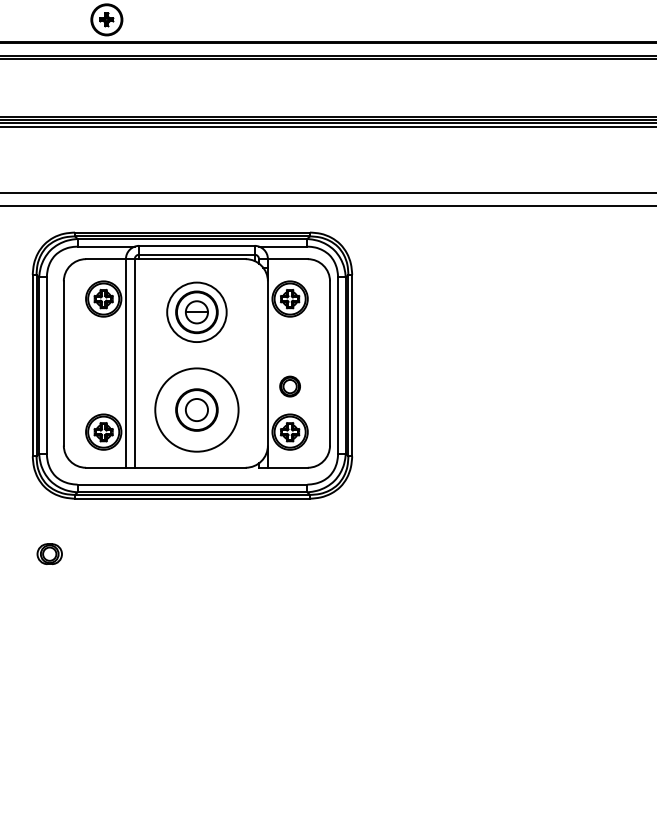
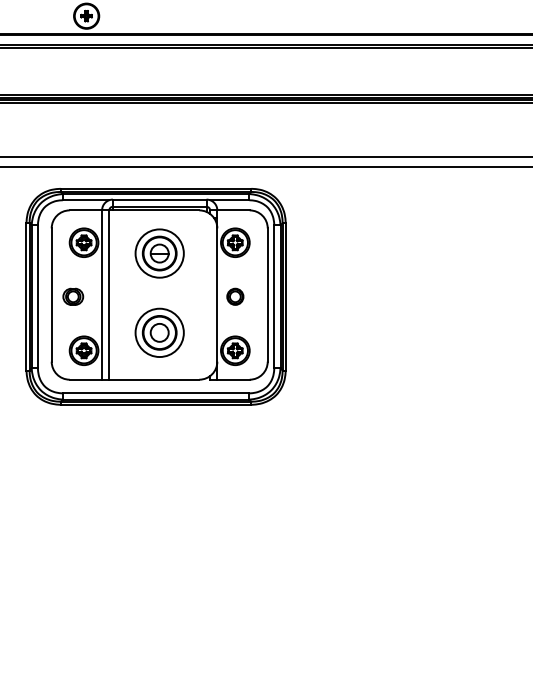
part: (290, 386) -> (235, 296), moved
circle: (196, 409) -> (159, 332), size x0.71
part: (50, 553) -> (73, 296), moved

